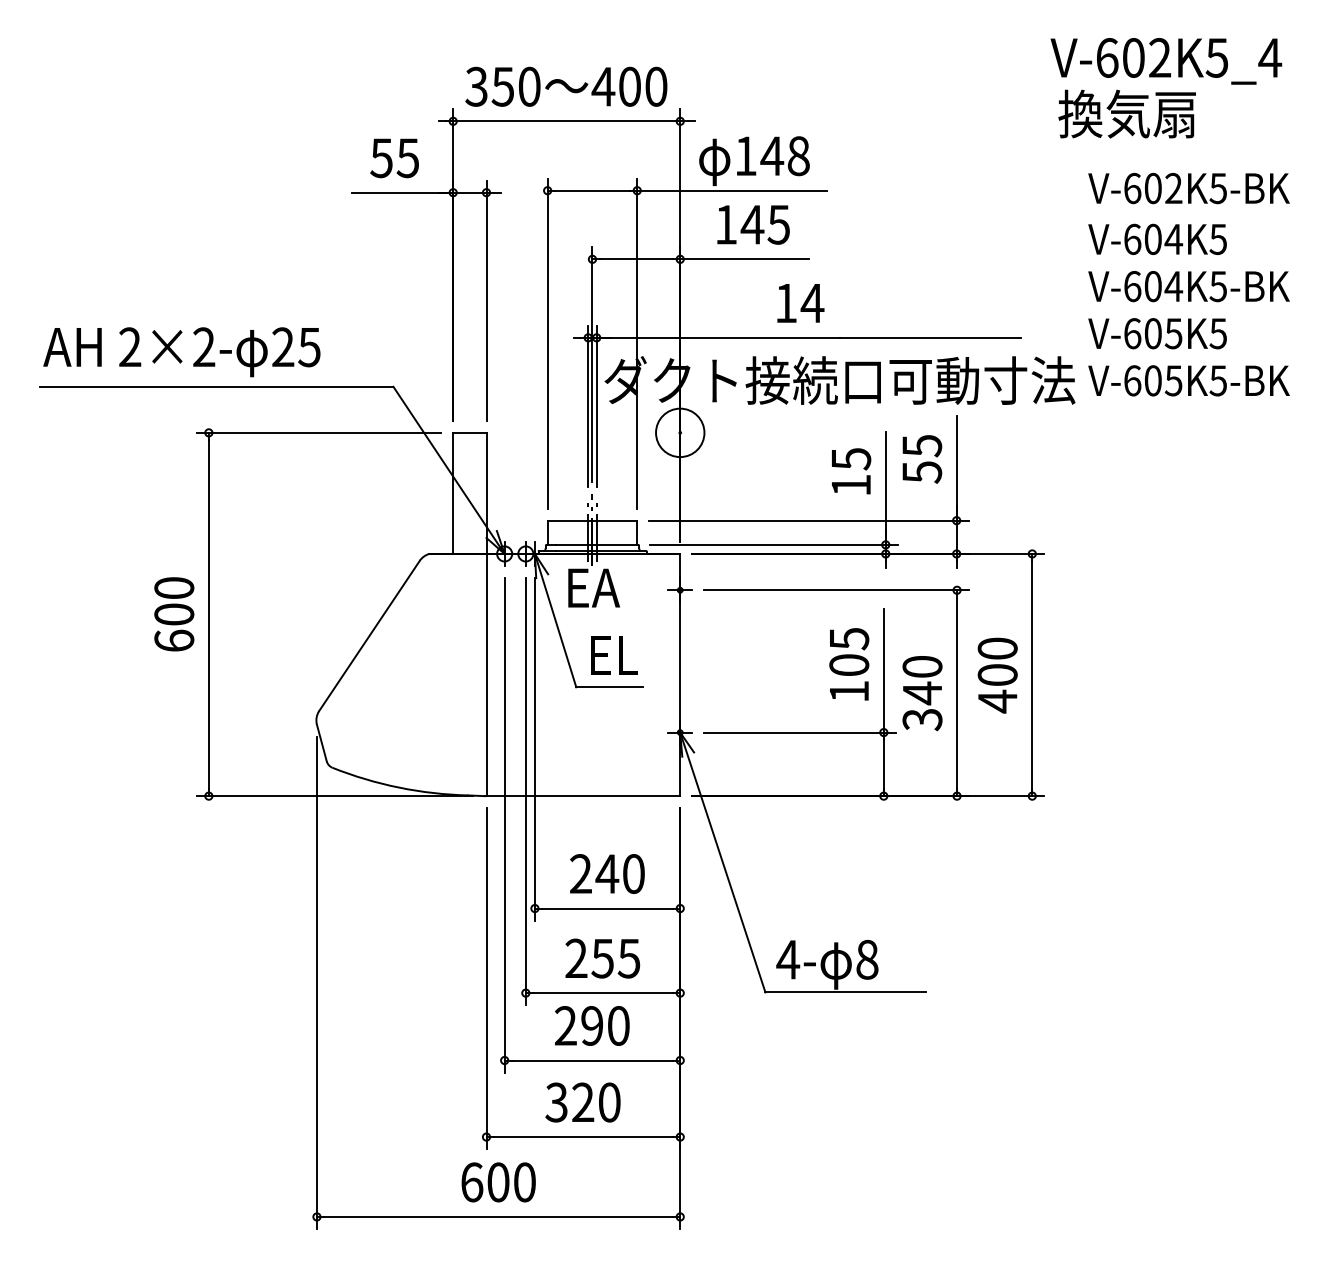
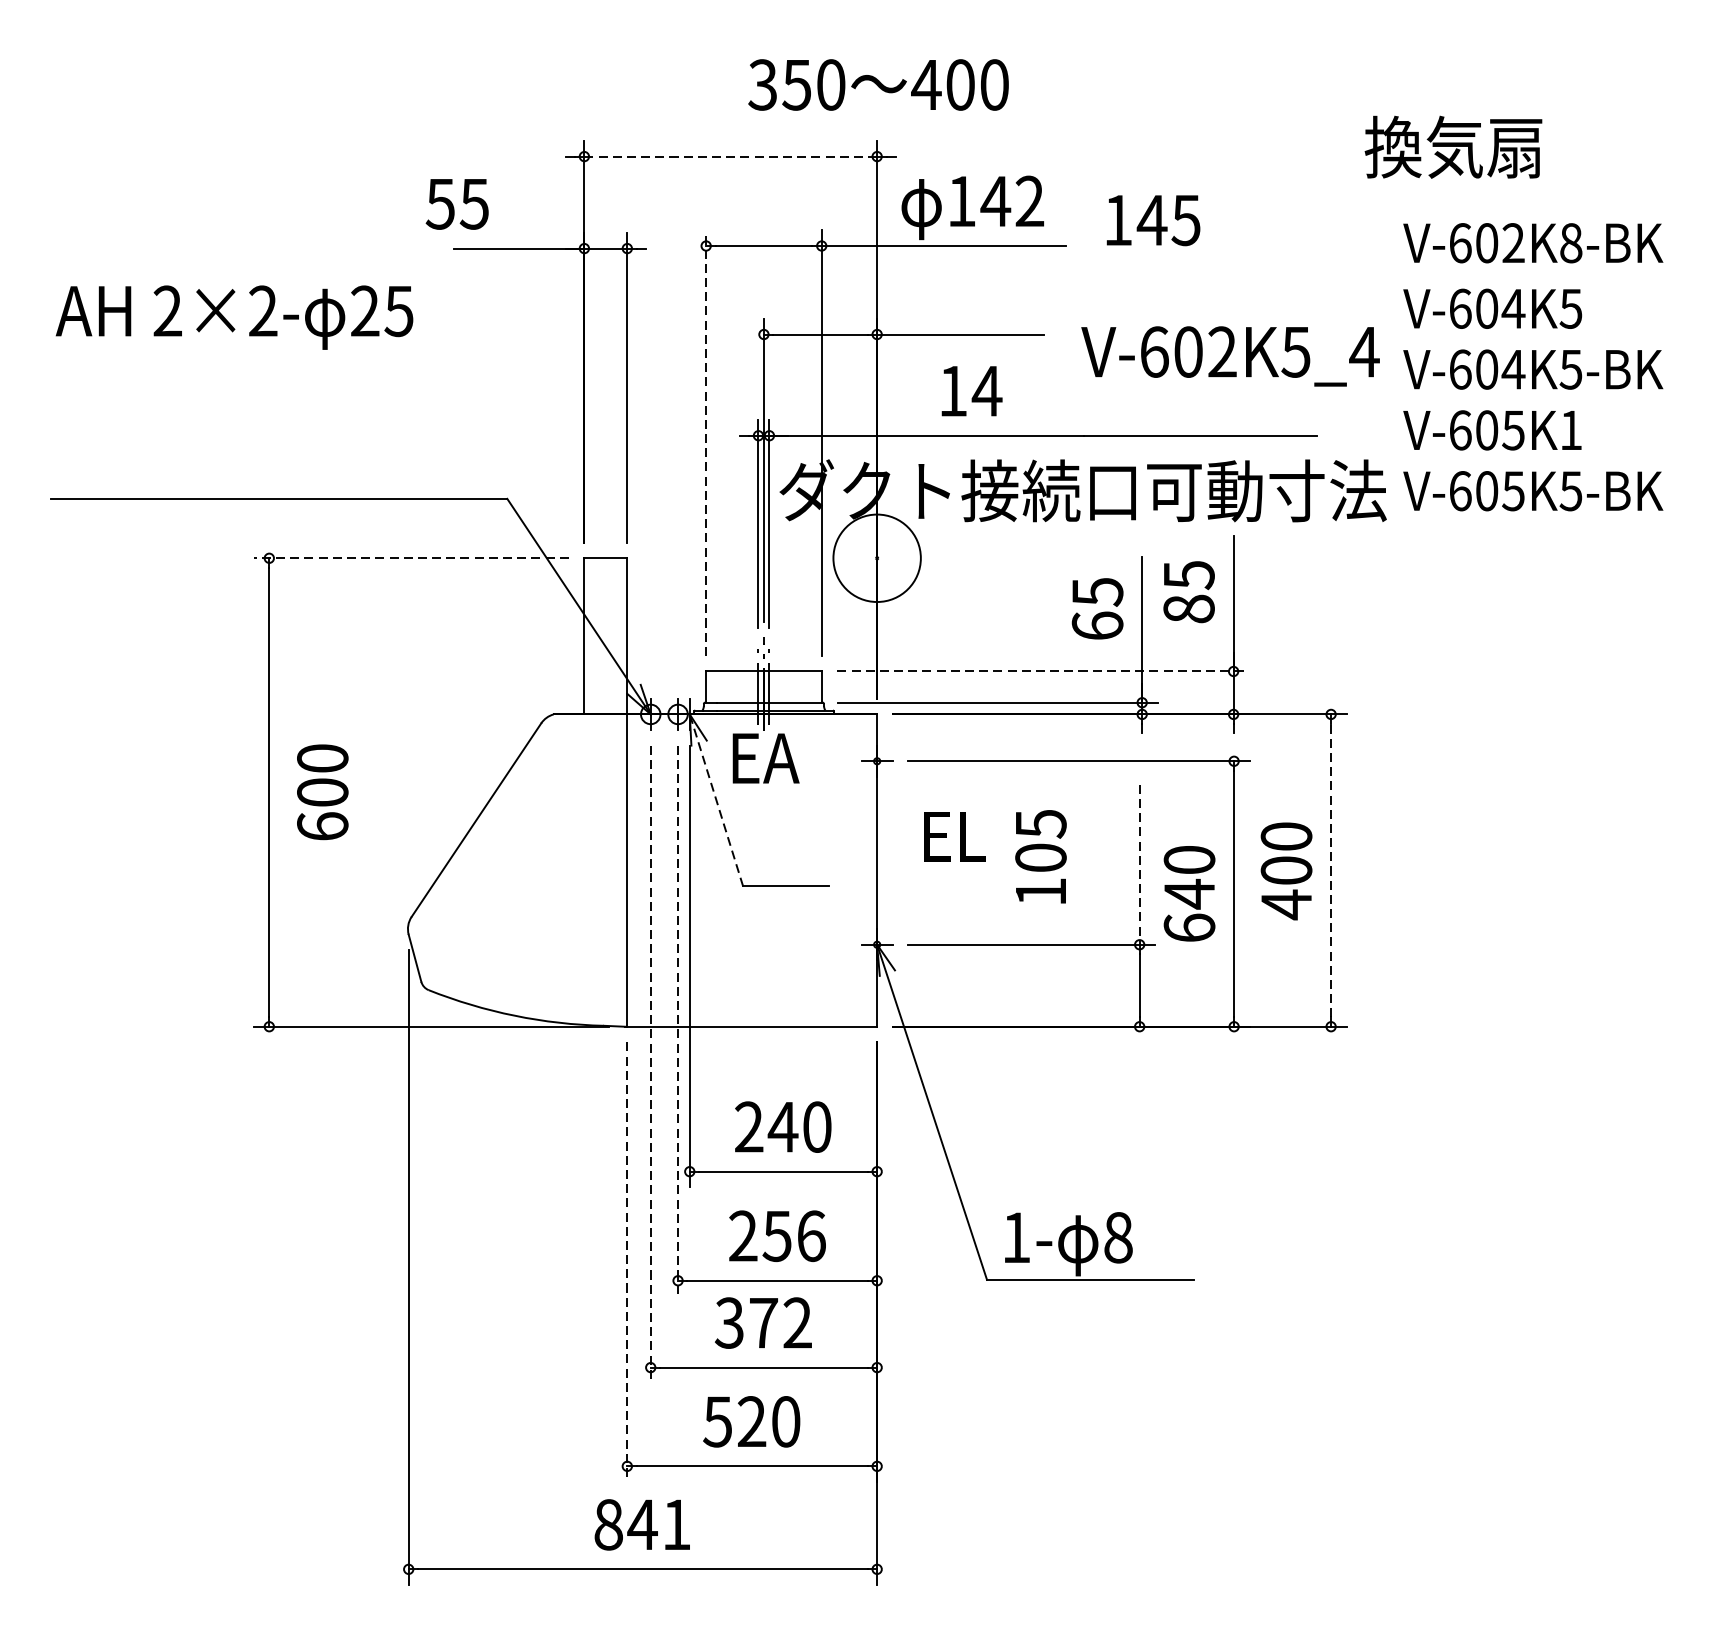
text: (1166, 61) -> (1230, 356), moved
text: (566, 86) -> (878, 84), moved
line: (566, 121) -> (730, 156), solid -> dashed
text: (798, 156) -> (1029, 201), 148 -> 142
text: (394, 158) -> (457, 204), moved
text: (1218, 188) -> (1571, 243), V-602K5-BK -> V-602K8-BK
text: (753, 224) -> (1153, 219), moved
text: (800, 303) -> (971, 391), moved
text: (1217, 333) -> (1569, 430), V-605K5 -> V-605K1
line: (547, 343) -> (705, 443), solid -> dashed
text: (181, 352) -> (234, 317), moved
line: (318, 432) -> (410, 557), solid -> dashed
circle: (680, 432) -> (877, 557), size x1.4
text: (922, 472) -> (1189, 609), 55 -> 85
text: (851, 484) -> (1097, 624), 15 -> 65
line: (809, 520) -> (1043, 671), solid -> dashed
text: (174, 614) -> (323, 792), moved
line: (555, 620) -> (716, 800), solid -> dashed
text: (614, 655) -> (954, 836), moved
text: (849, 664) -> (1041, 856), moved
line: (883, 671) -> (1139, 866), solid -> dashed
line: (1032, 675) -> (1331, 871), solid -> dashed
text: (922, 719) -> (1189, 927), 340 -> 640
line: (525, 791) -> (677, 1020), solid -> dashed
line: (504, 825) -> (650, 1064), solid -> dashed
text: (628, 958) -> (810, 1236), 255 -> 256
text: (788, 959) -> (1016, 1237), 4- -> 1-
line: (486, 979) -> (627, 1263), solid -> dashed
text: (591, 1025) -> (762, 1322), 290 -> 372
text: (556, 1102) -> (717, 1421), 320 -> 520
text: (498, 1182) -> (642, 1524), 600 -> 841

